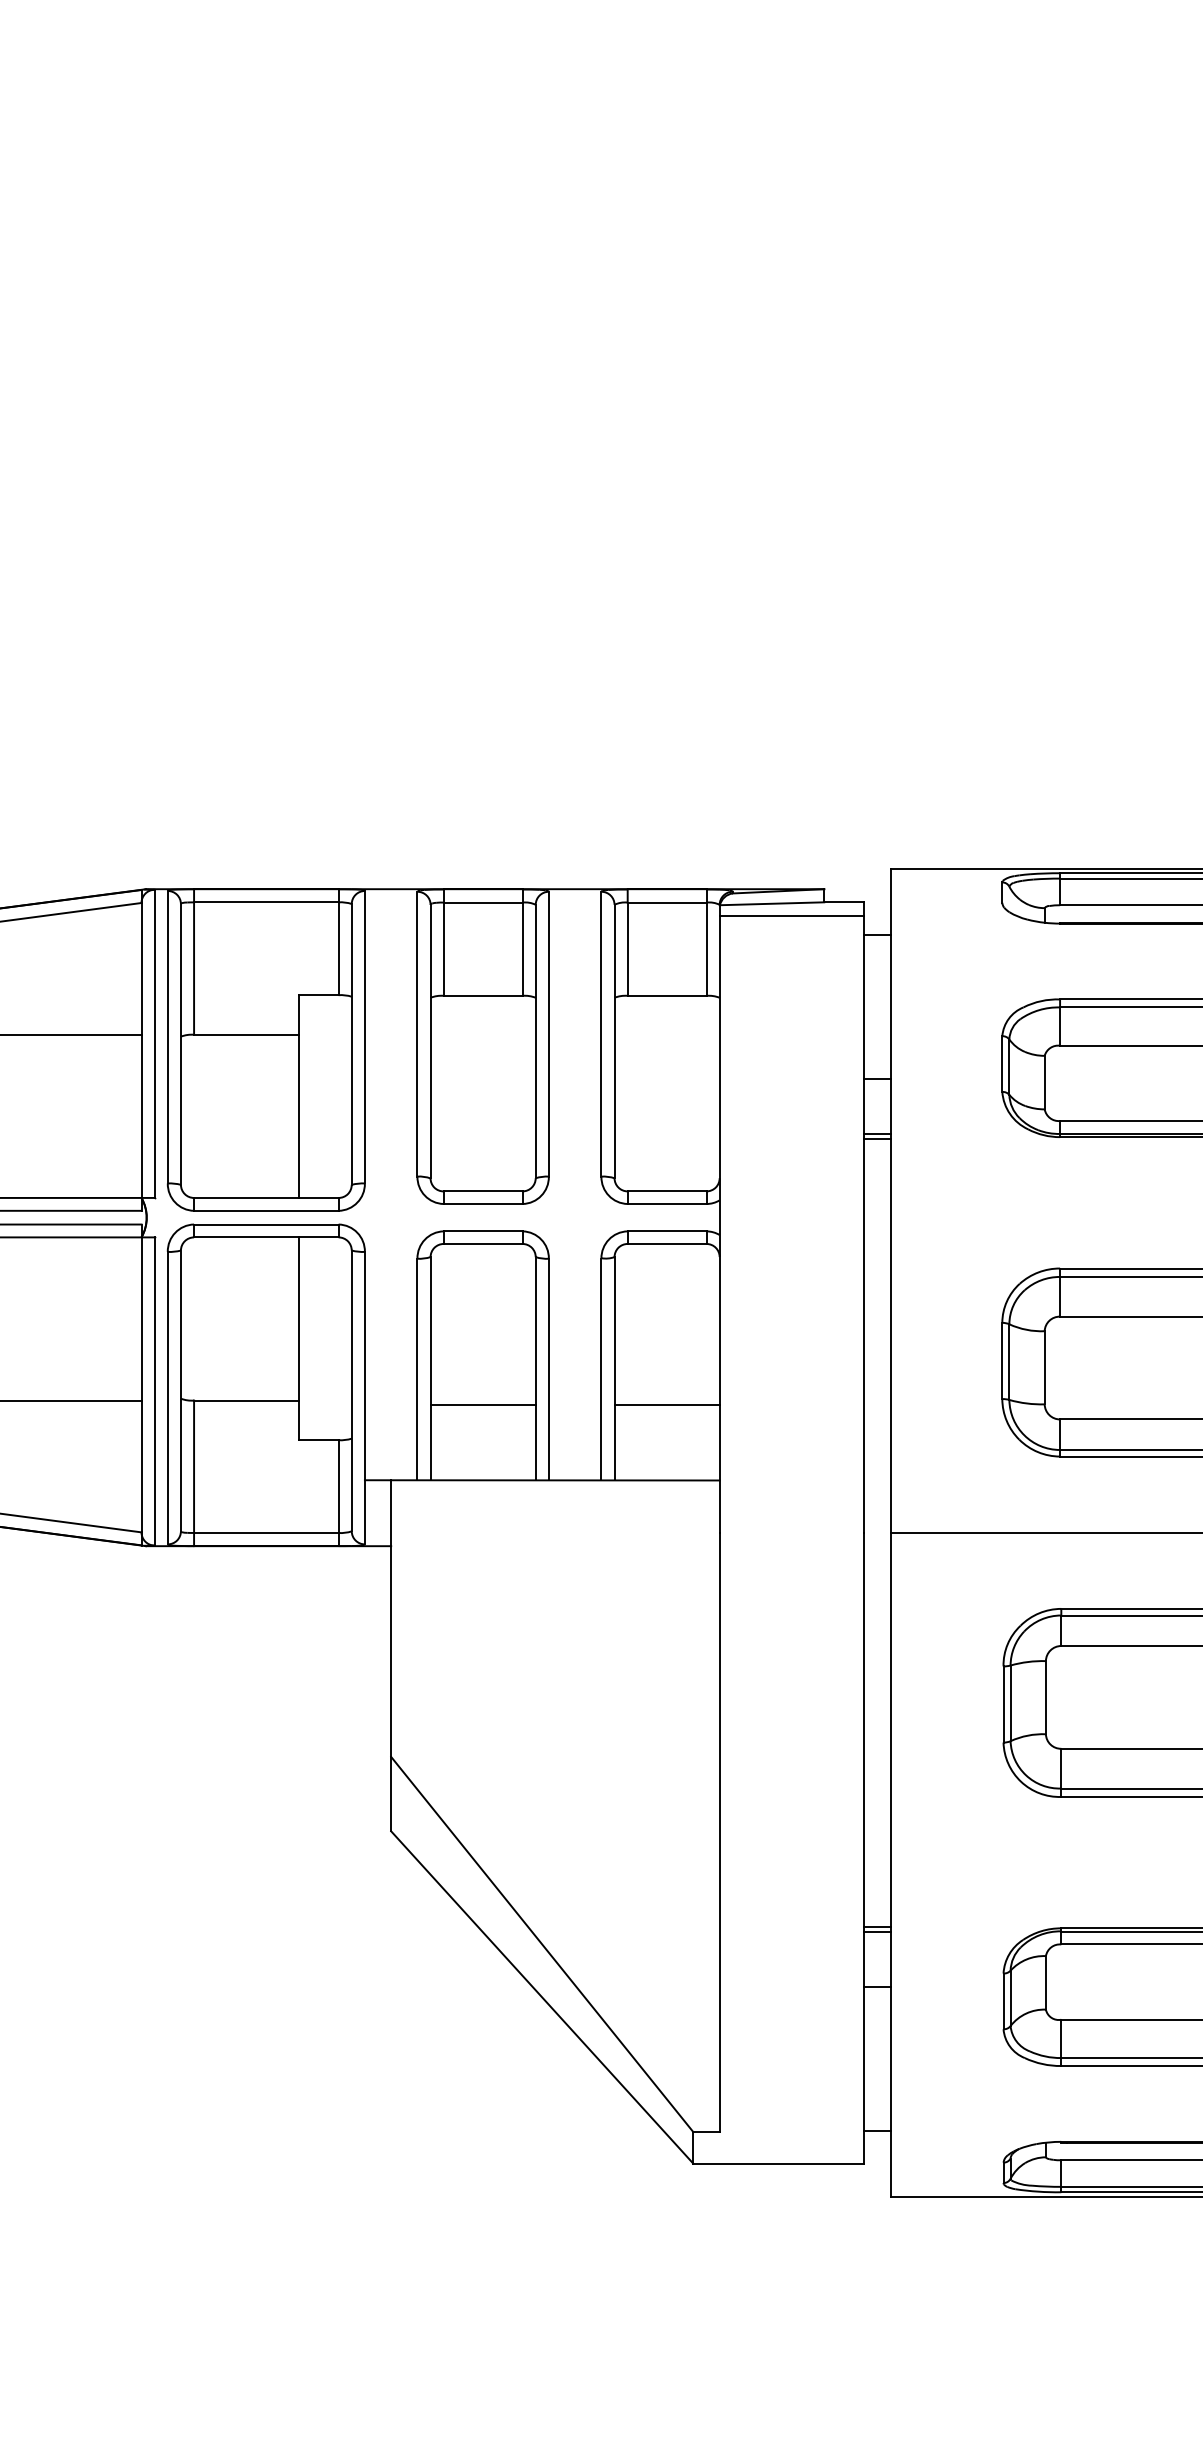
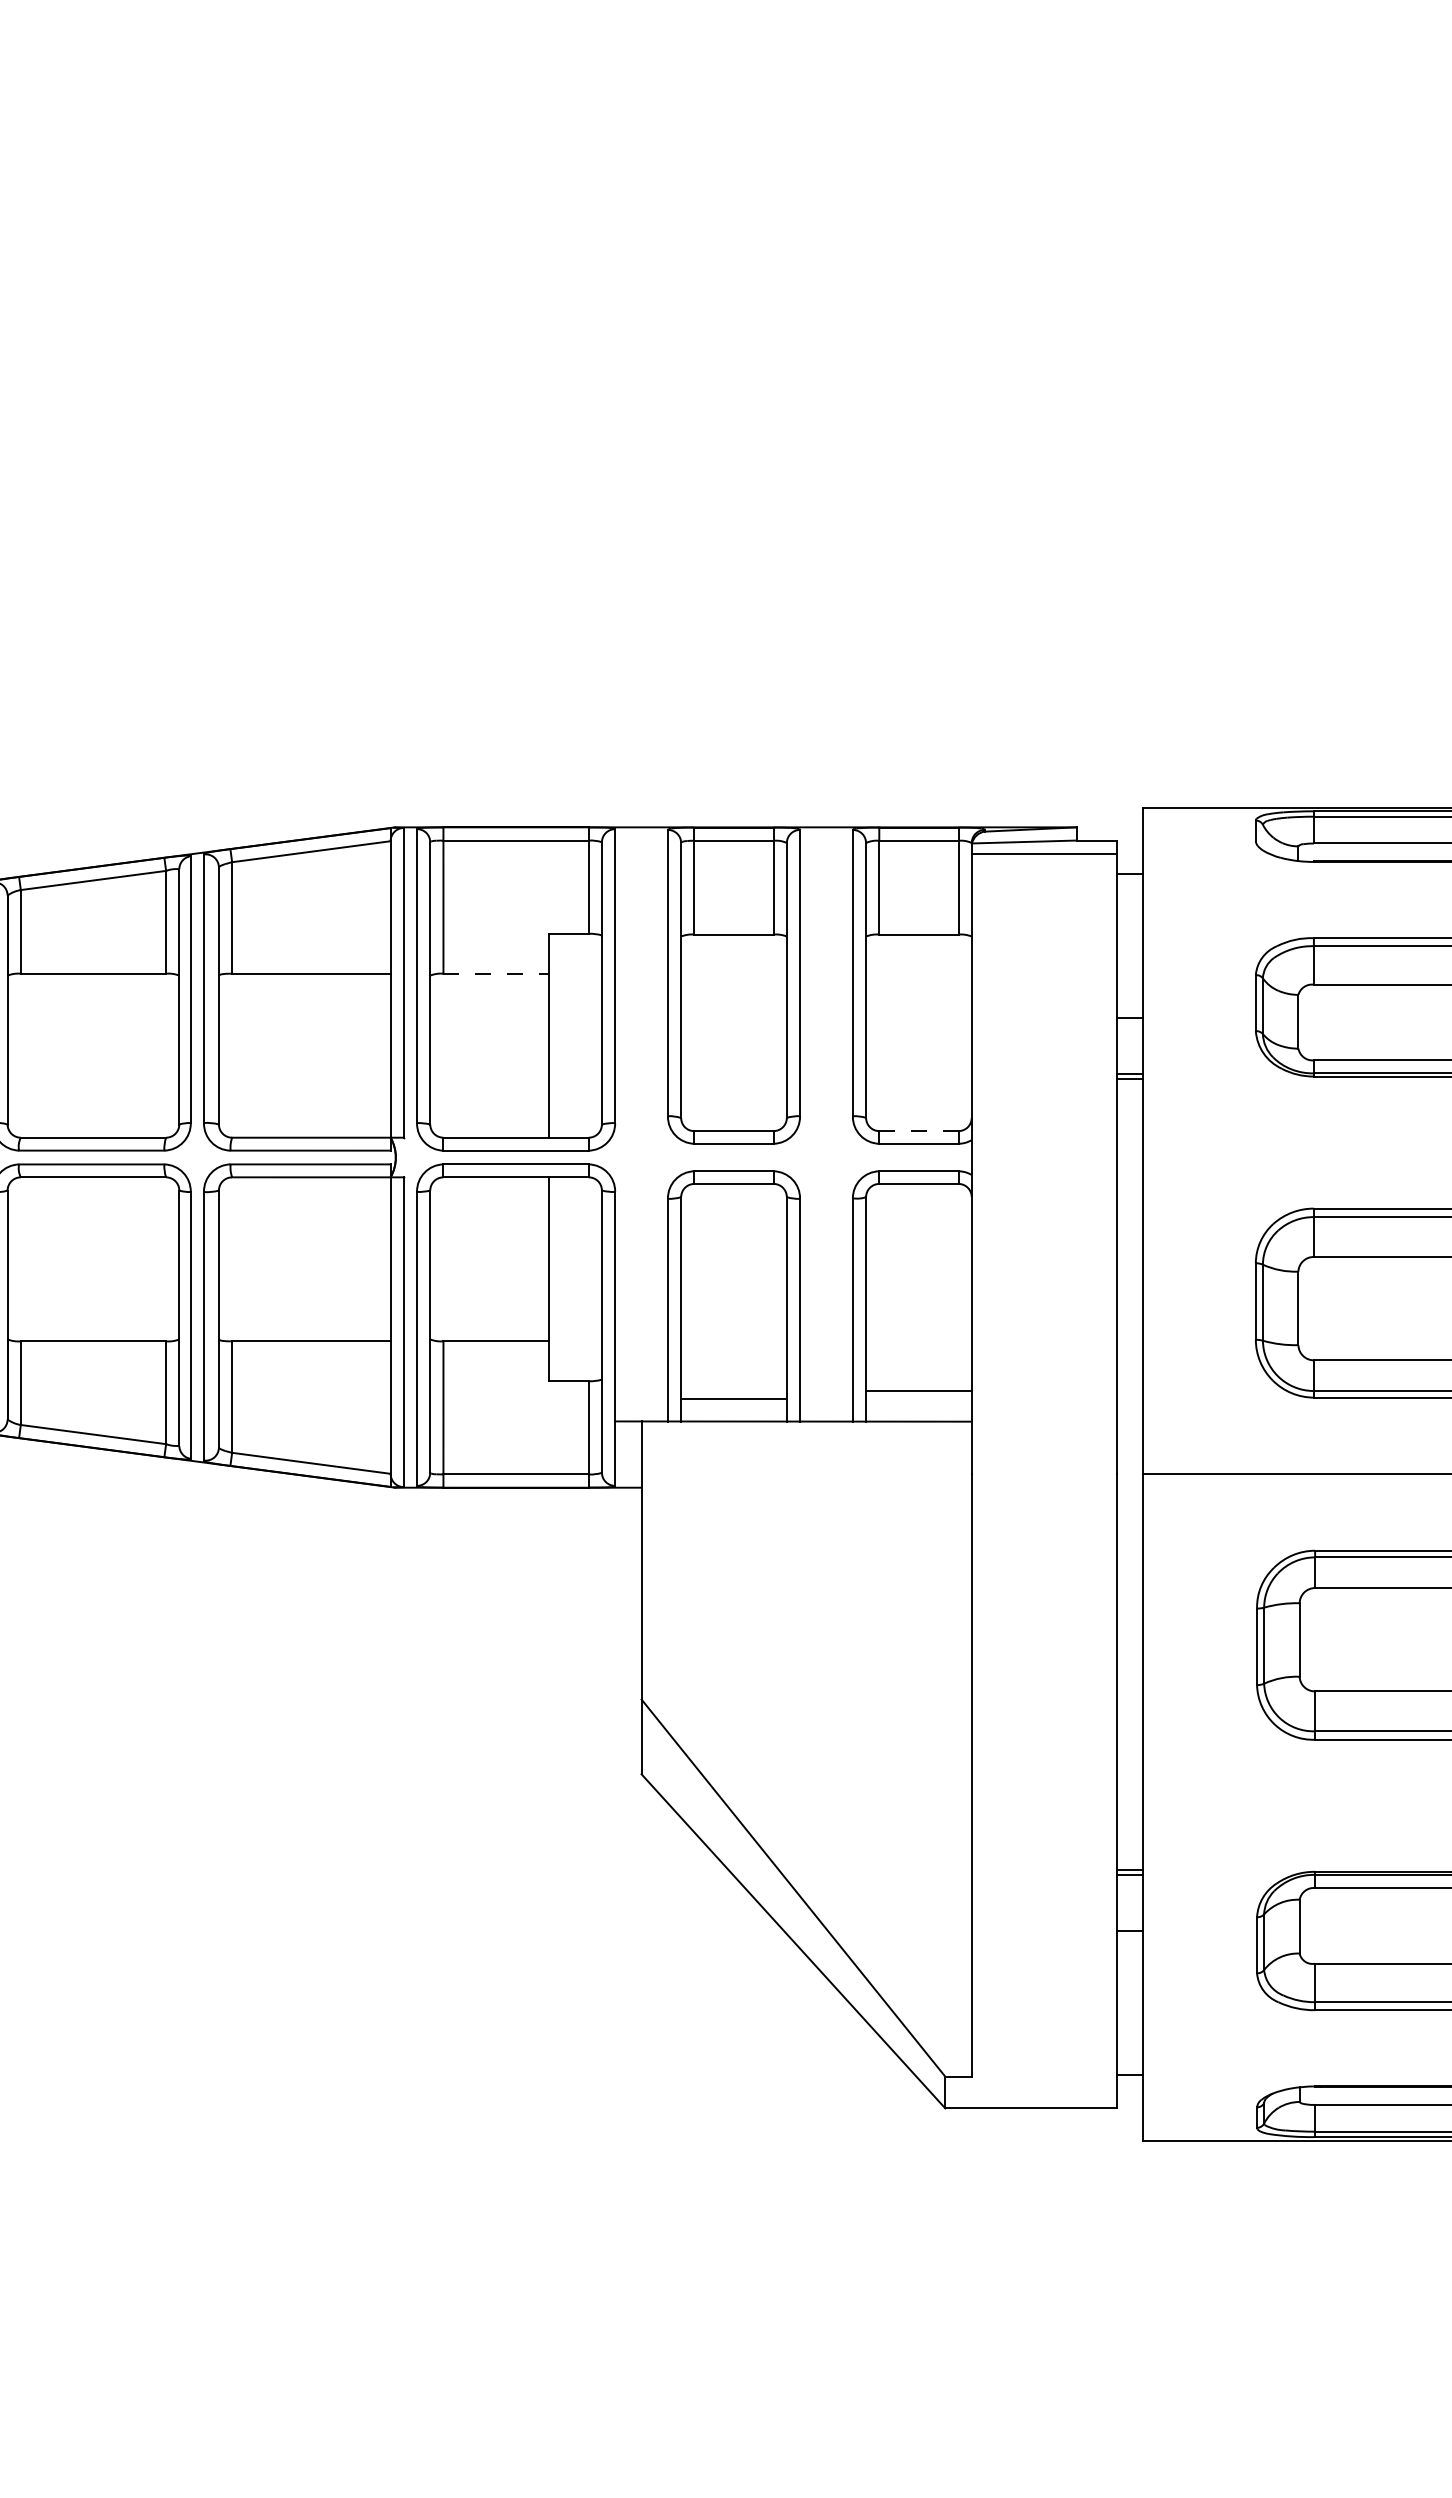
line: (246, 1034) -> (496, 973), solid -> dashed
line: (666, 1191) -> (918, 1131), solid -> dashed
line: (482, 1404) -> (733, 1399), moved
line: (666, 1404) -> (918, 1391), moved

